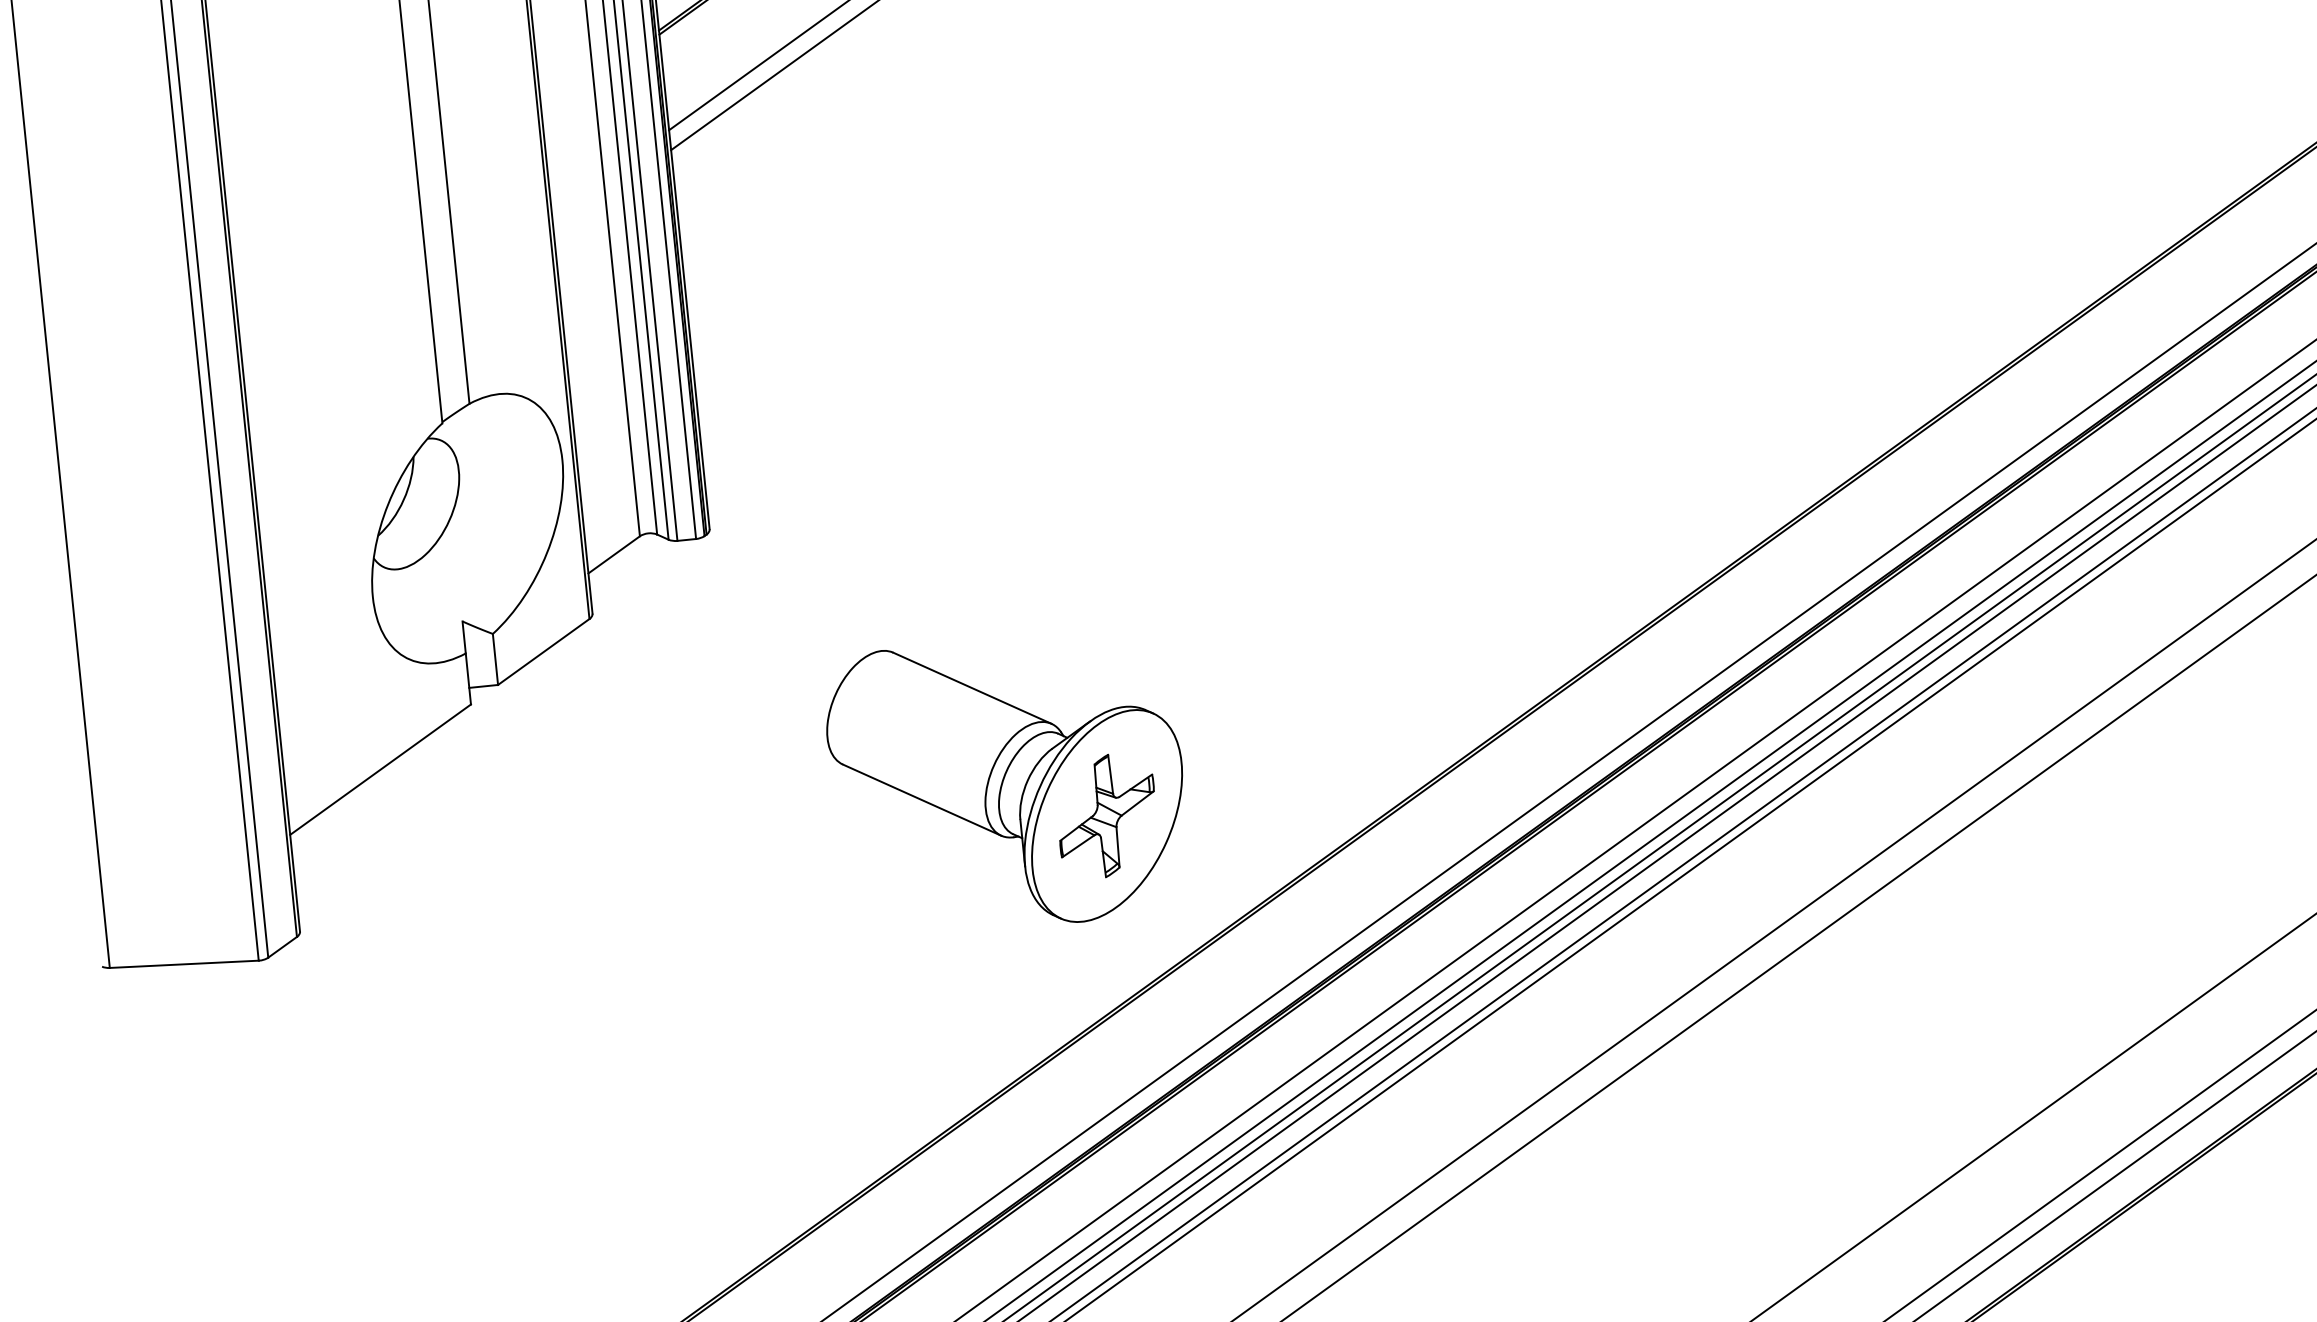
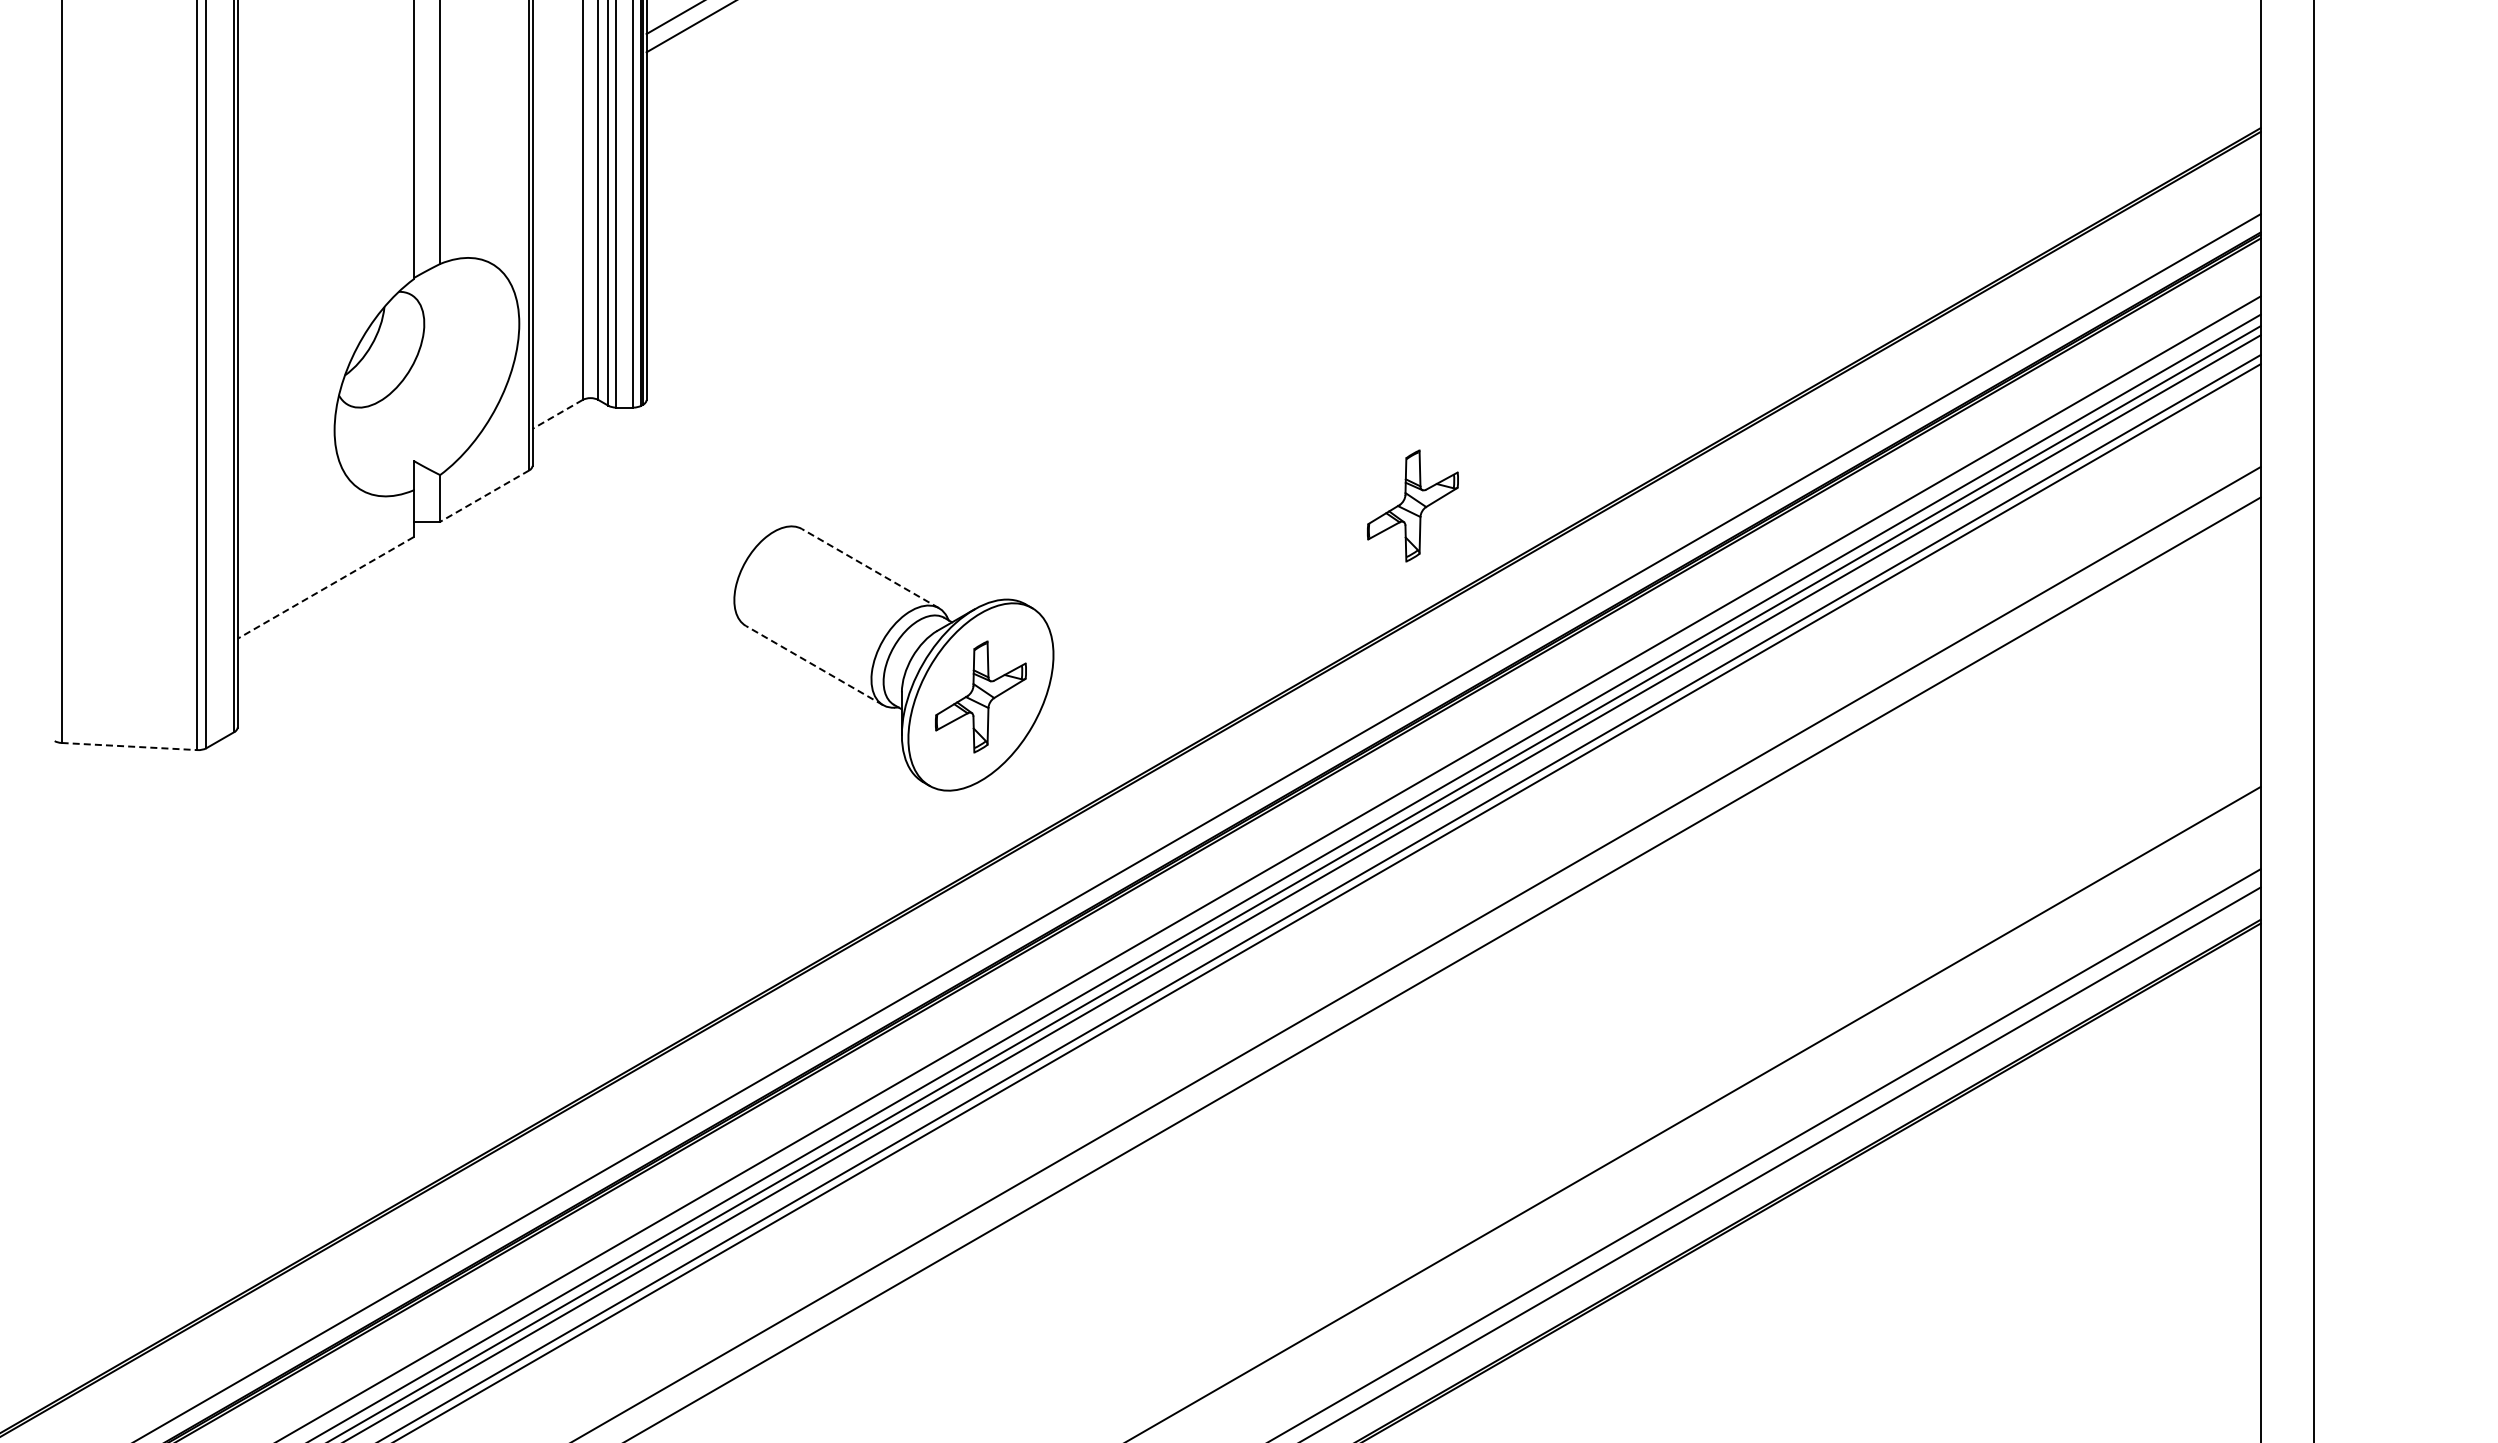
line: (614, 554) -> (557, 414), solid -> dashed
part: (1556, 559) -> (1412, 505), added
line: (543, 652) -> (484, 496), solid -> dashed
line: (972, 688) -> (870, 568), solid -> dashed
line: (380, 769) -> (325, 587), solid -> dashed
line: (922, 800) -> (814, 665), solid -> dashed
line: (185, 964) -> (130, 746), solid -> dashed

